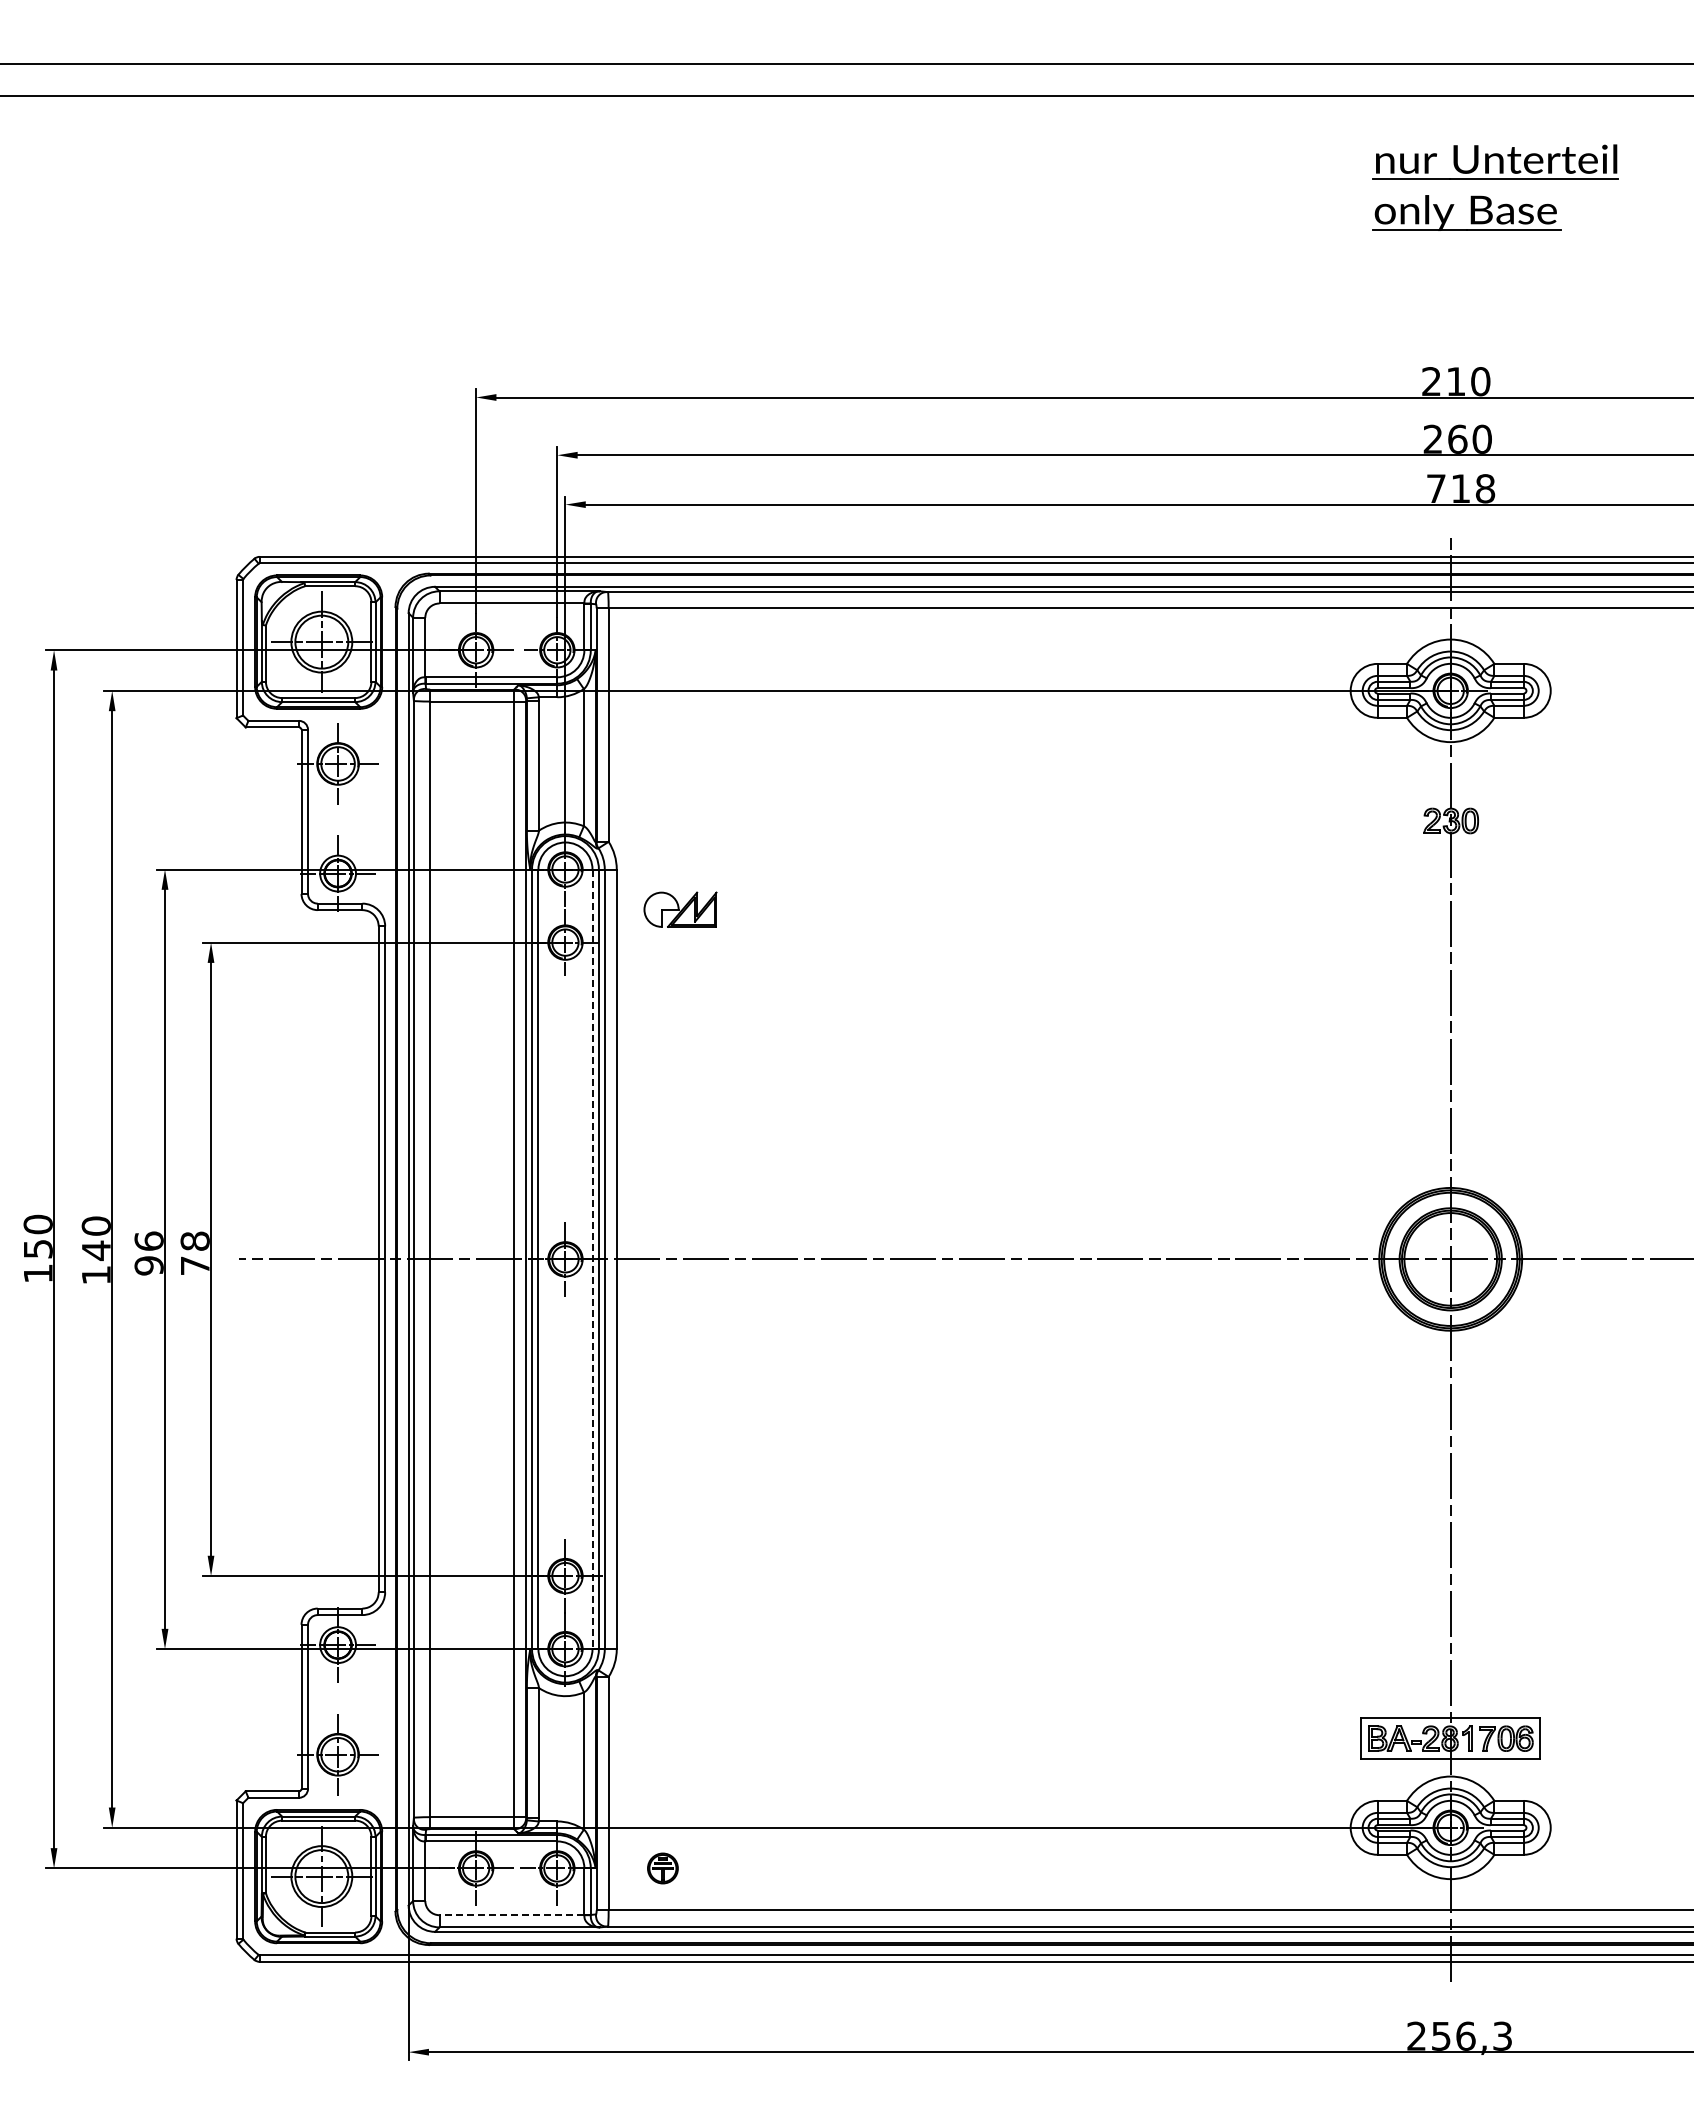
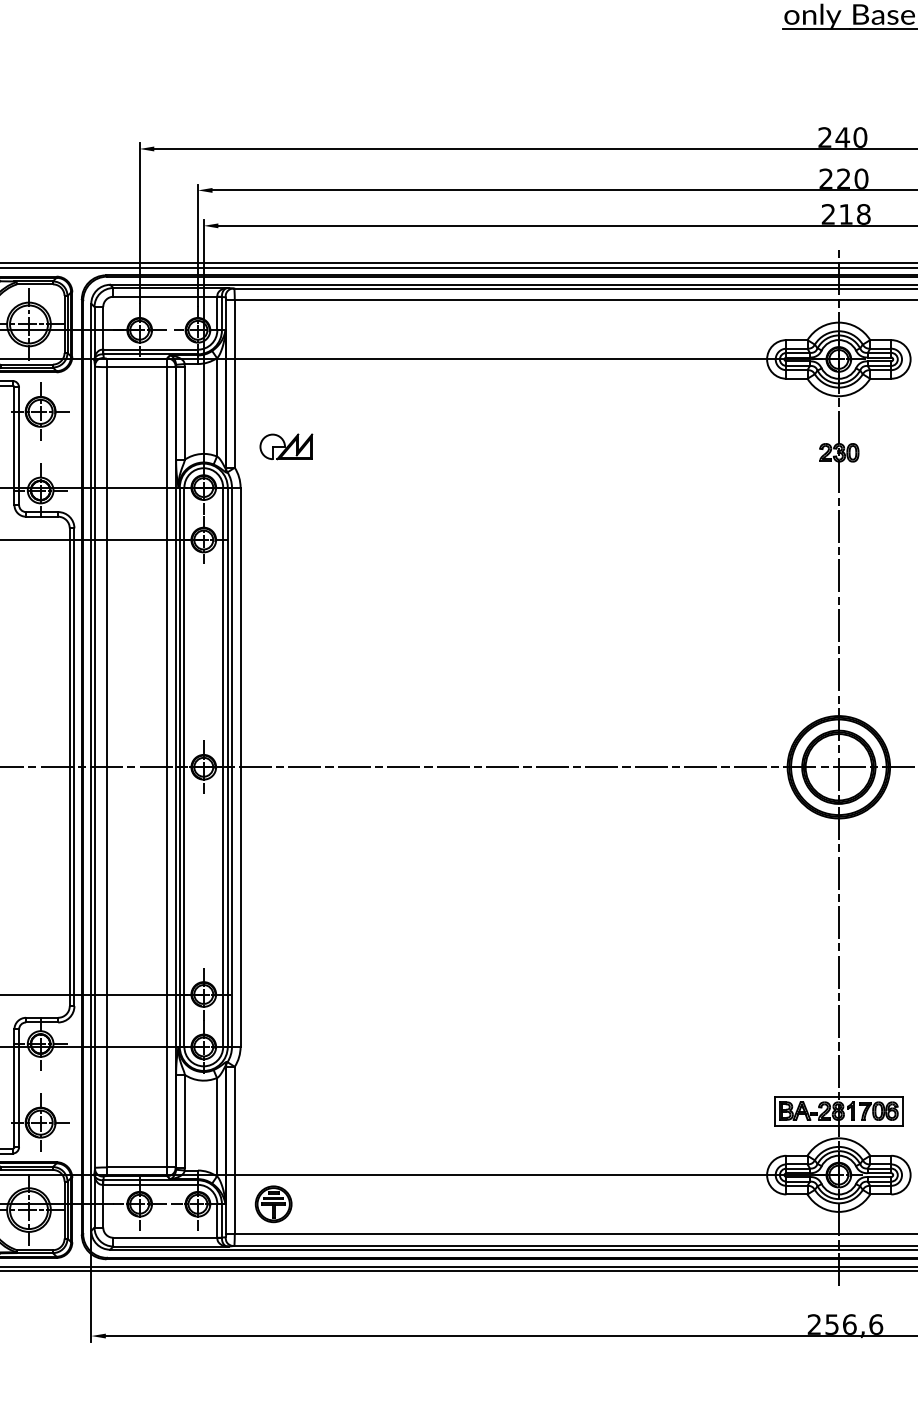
text: (1455, 381) -> (842, 137), 210 -> 240
text: (1457, 438) -> (843, 178), 260 -> 220
text: (1436, 488) -> (828, 214), 718 -> 218
part: (680, 909) -> (286, 446), moved
line: (592, 1259) -> (223, 767), dashed -> solid
part: (662, 1868) -> (273, 1204), size x1.67
line: (511, 1915) -> (165, 1238), dashed -> solid
text: (1502, 2035) -> (876, 1324), 256,3 -> 256,6

